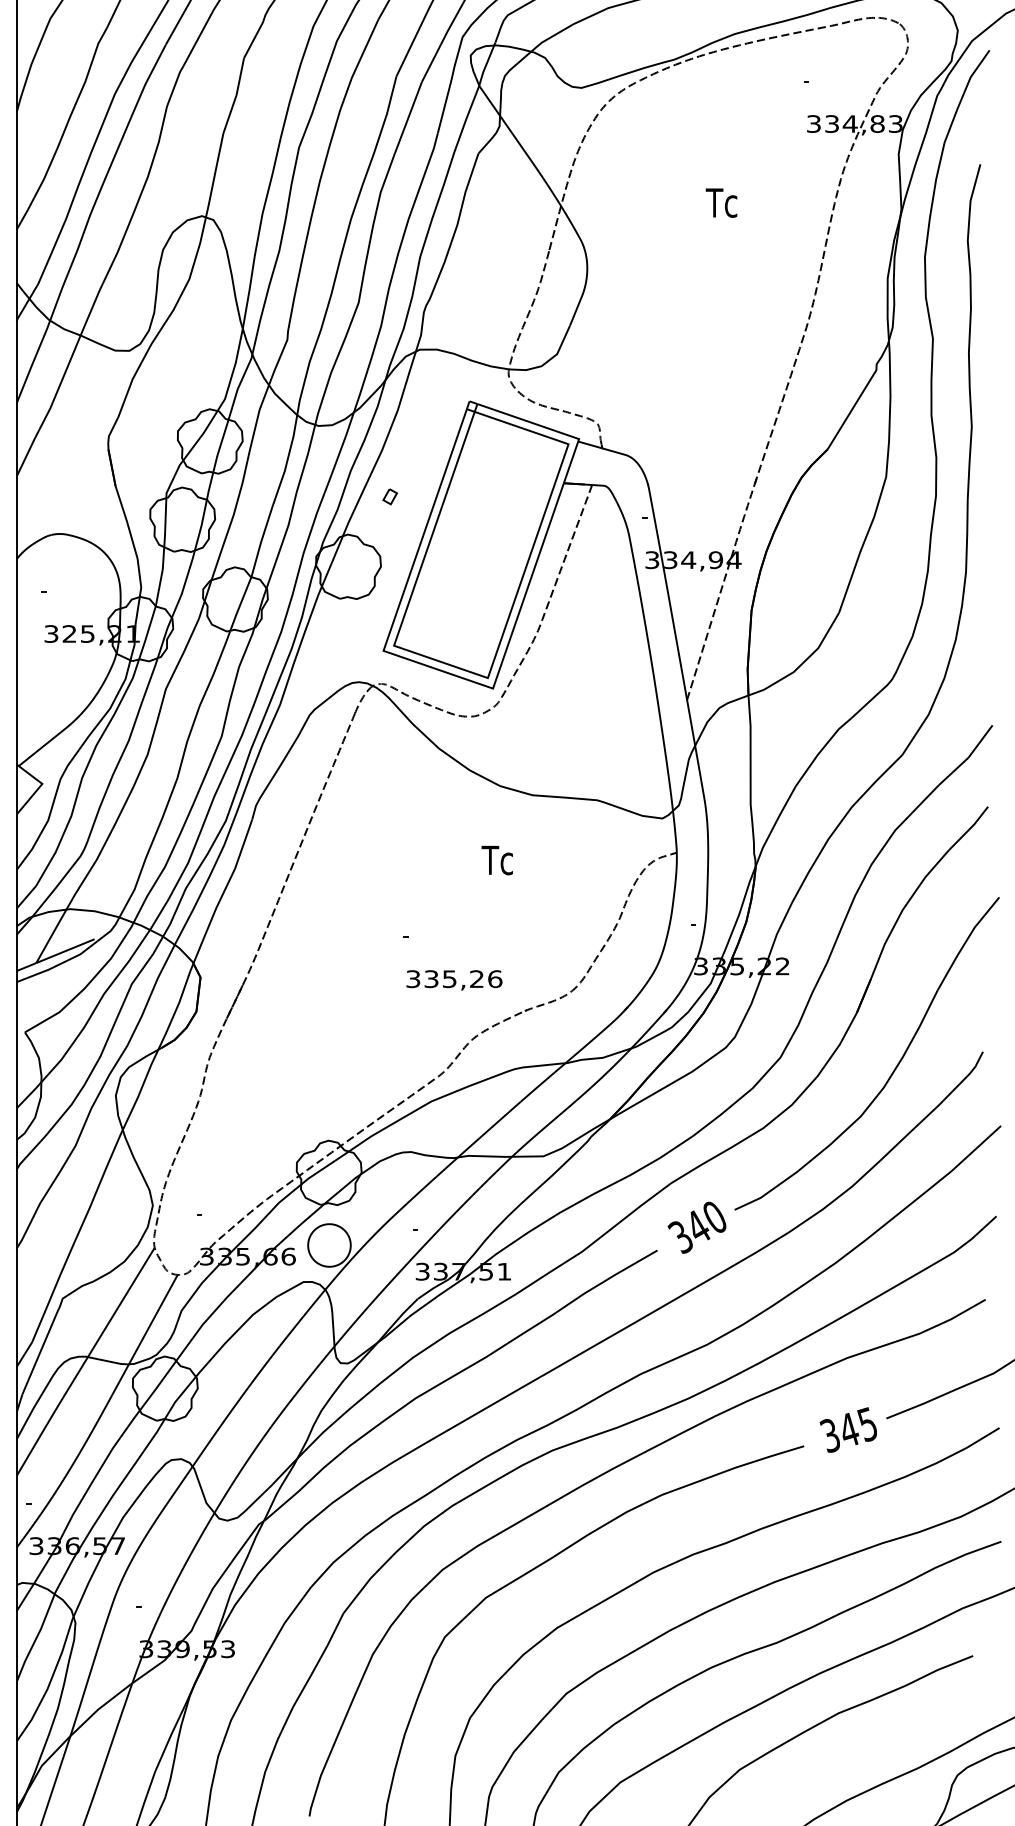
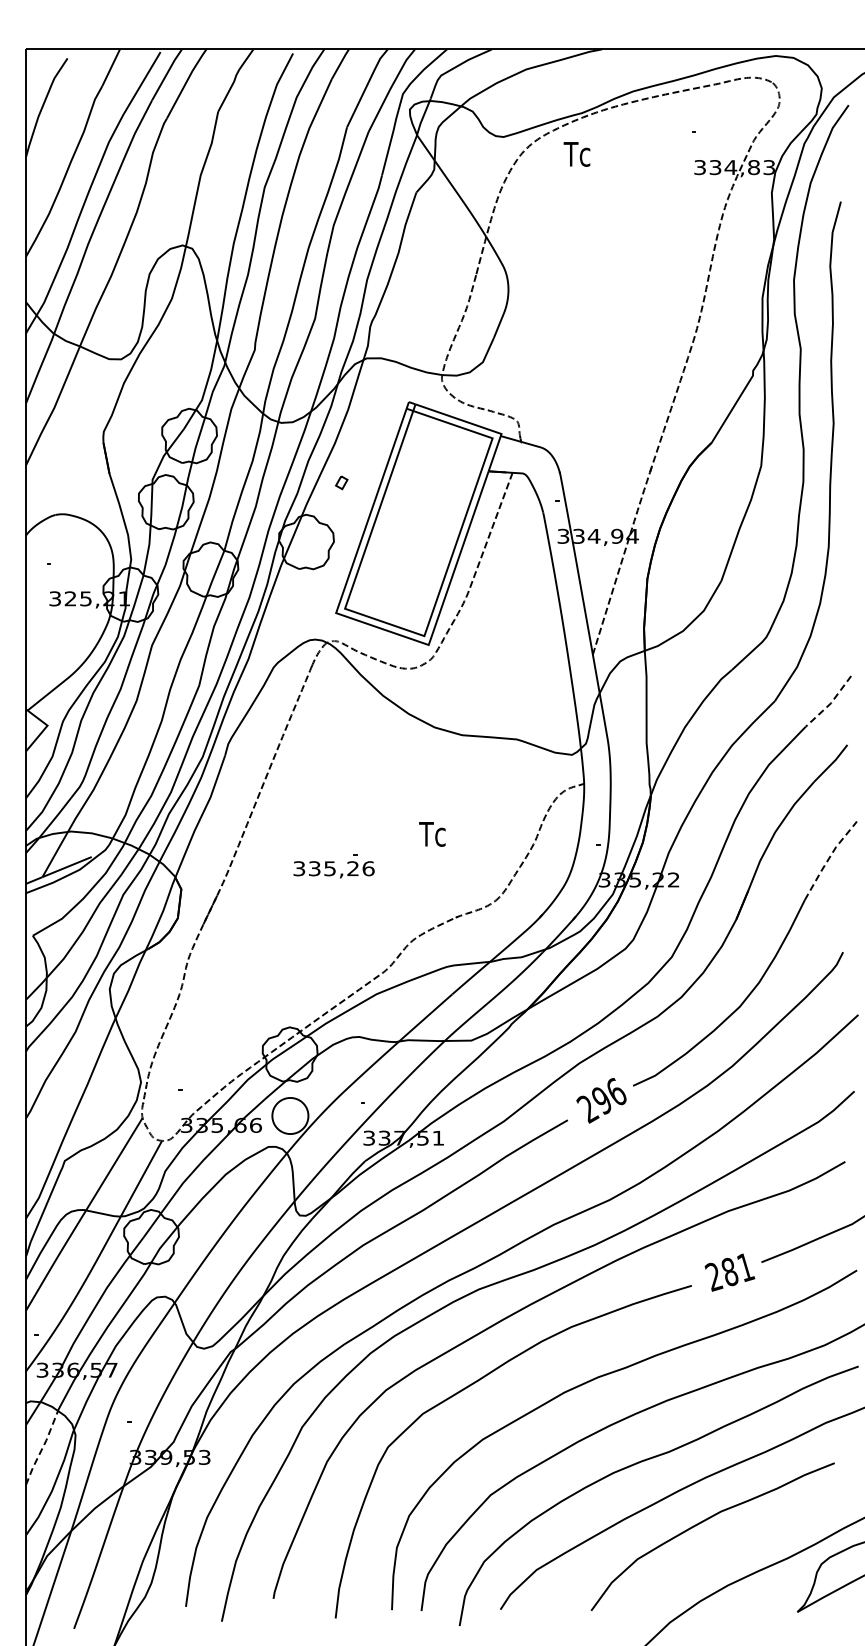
text: (720, 203) -> (576, 154), moved
line: (968, 757) -> (830, 703), solid -> dashed
text: (497, 860) -> (432, 834), moved
line: (965, 942) -> (828, 859), solid -> dashed
text: (453, 980) -> (333, 869), moved
text: (697, 1227) -> (601, 1100), 340 -> 296
text: (848, 1429) -> (729, 1271), 345 -> 281
line: (36, 1638) -> (42, 1448), solid -> dashed

